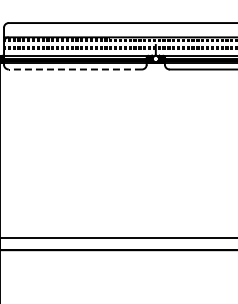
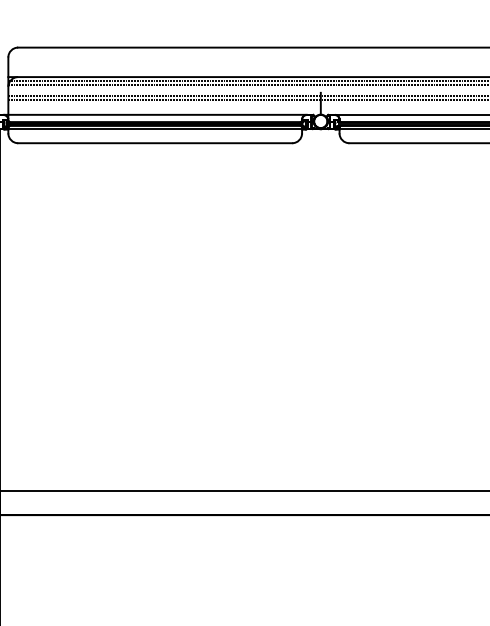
line: (75, 69) -> (155, 143), dashed -> solid

